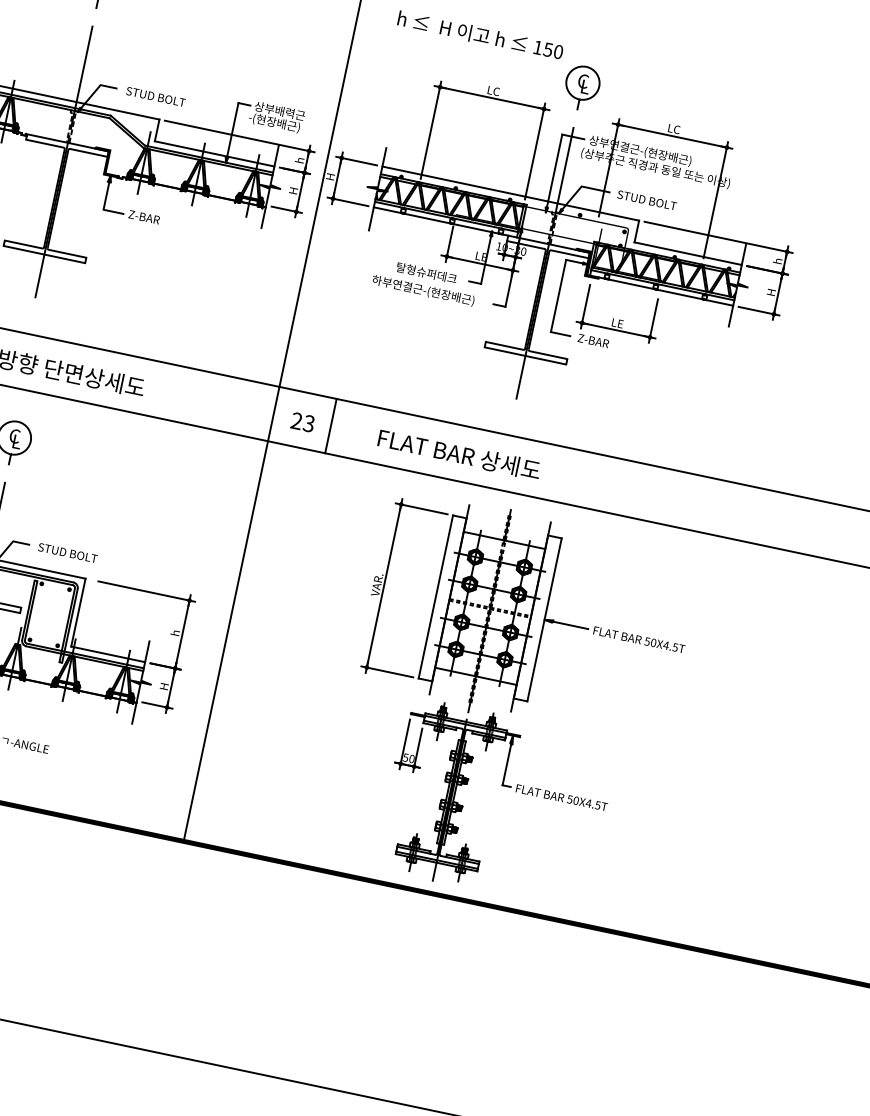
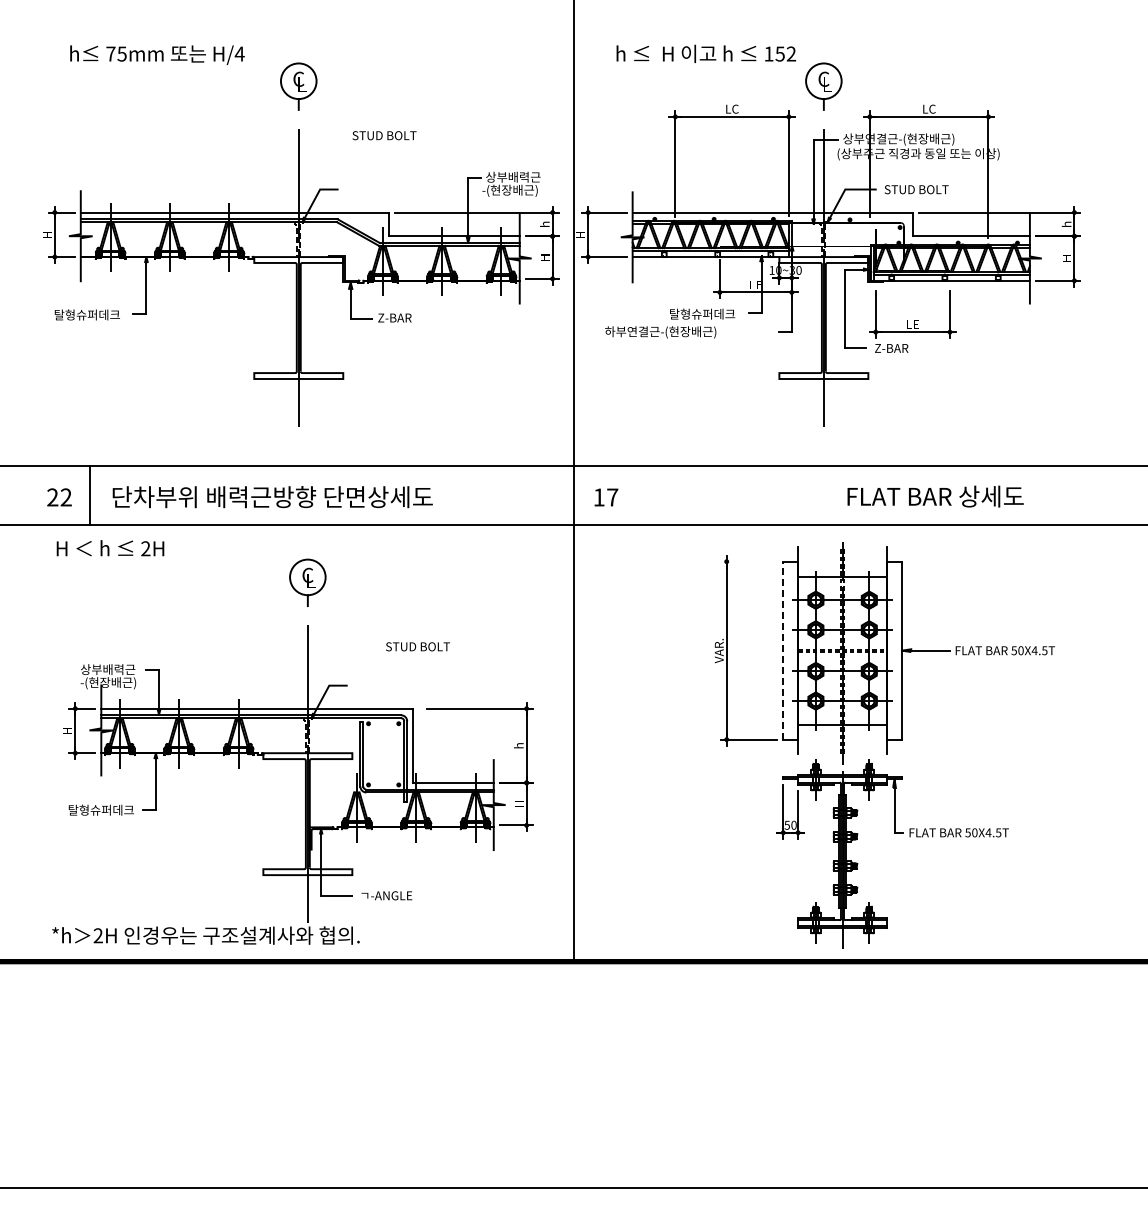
text: (558, 51) -> (791, 53), 150 -> 152
text: (155, 96) -> (384, 135), moved
text: (423, 290) -> (660, 332), moved
text: (302, 422) -> (605, 497), 23 -> 17
line: (330, 425) -> (635, 494), removed
text: (459, 454) -> (935, 496), moved
line: (421, 508) -> (748, 561), removed
text: (67, 552) -> (417, 646), moved
line: (436, 596) -> (783, 650), solid -> dashed

